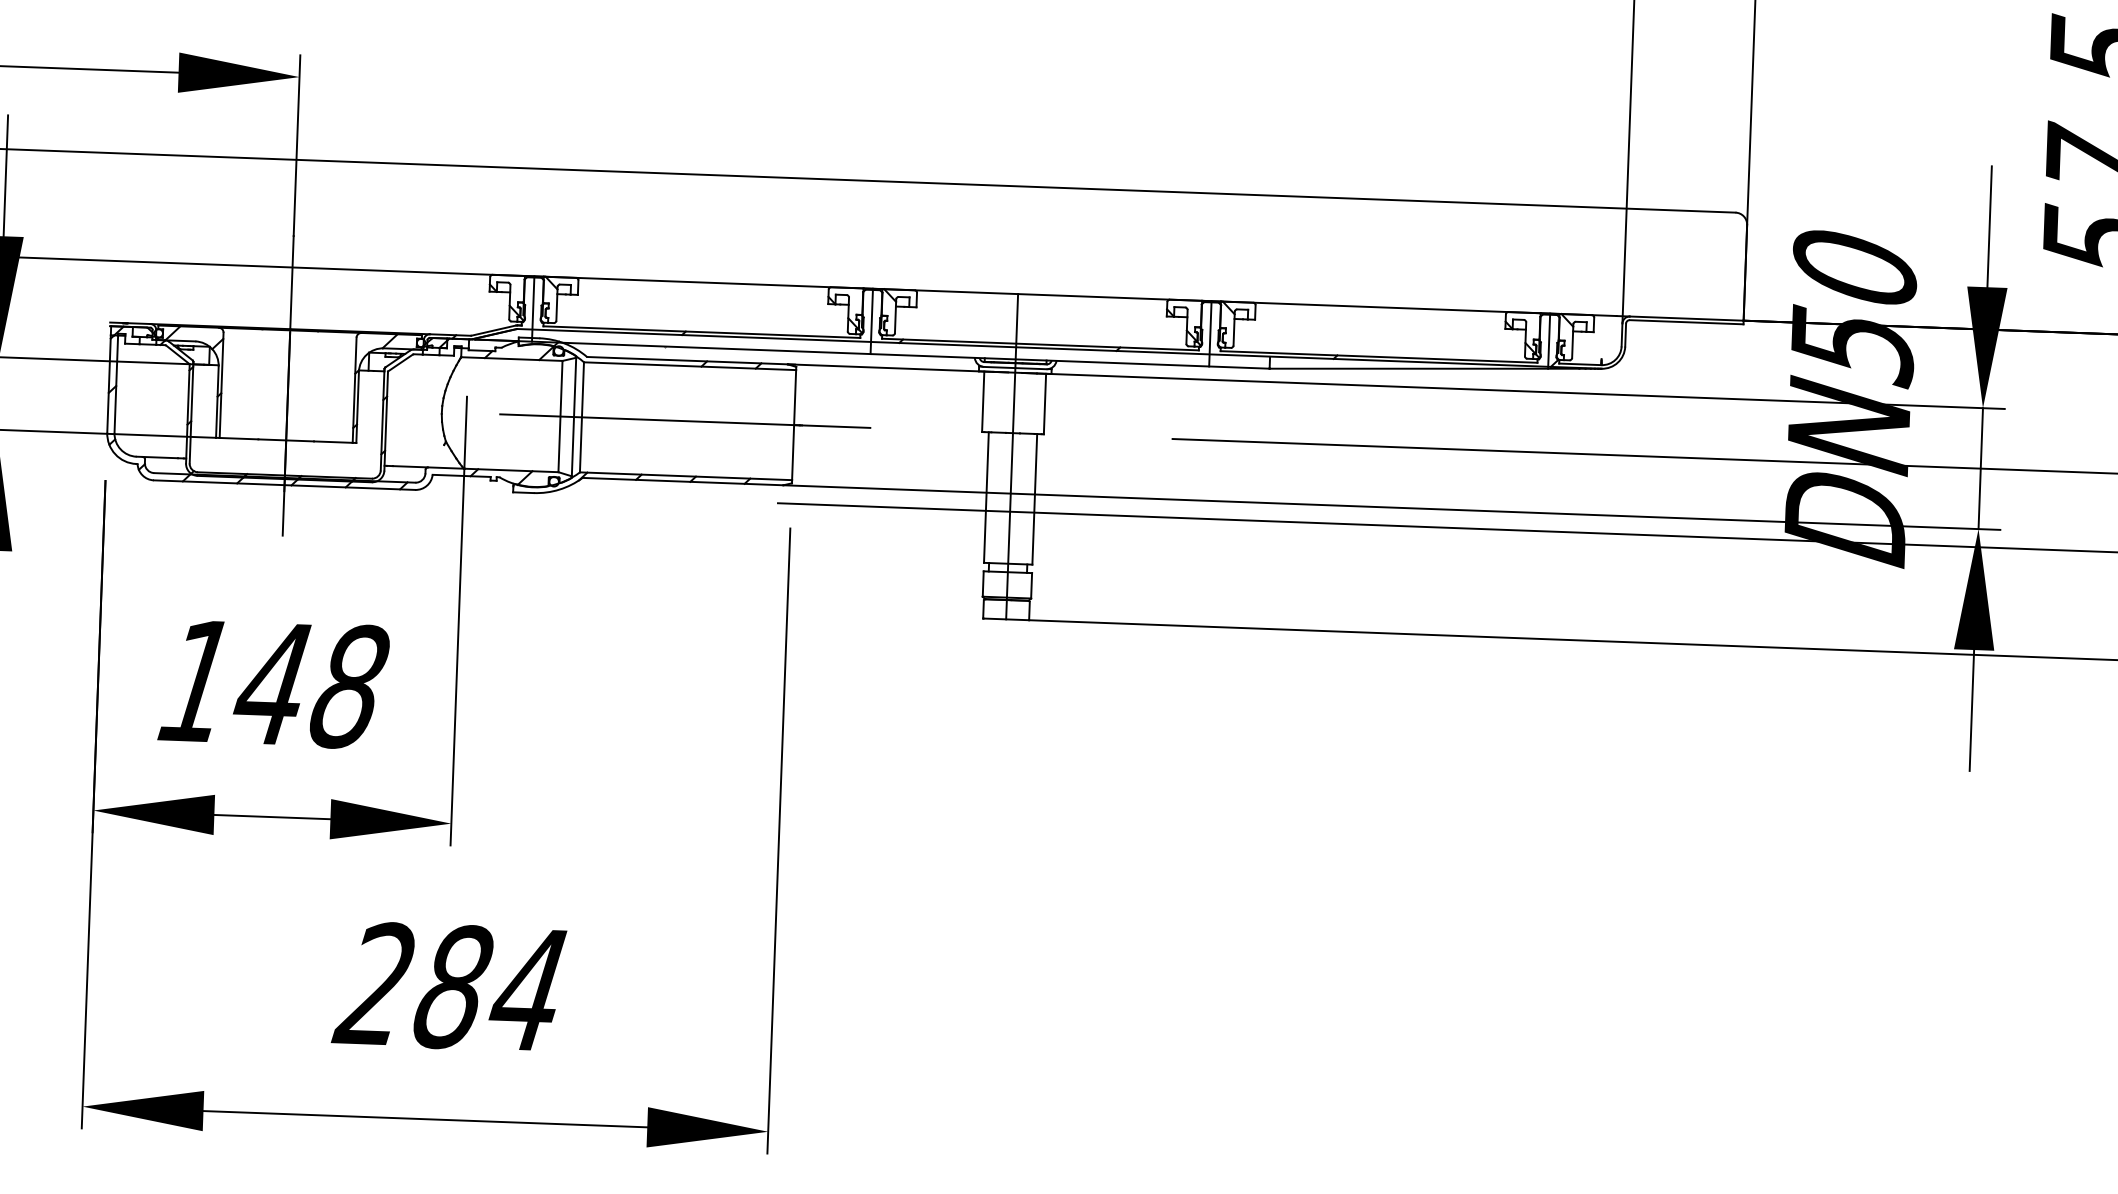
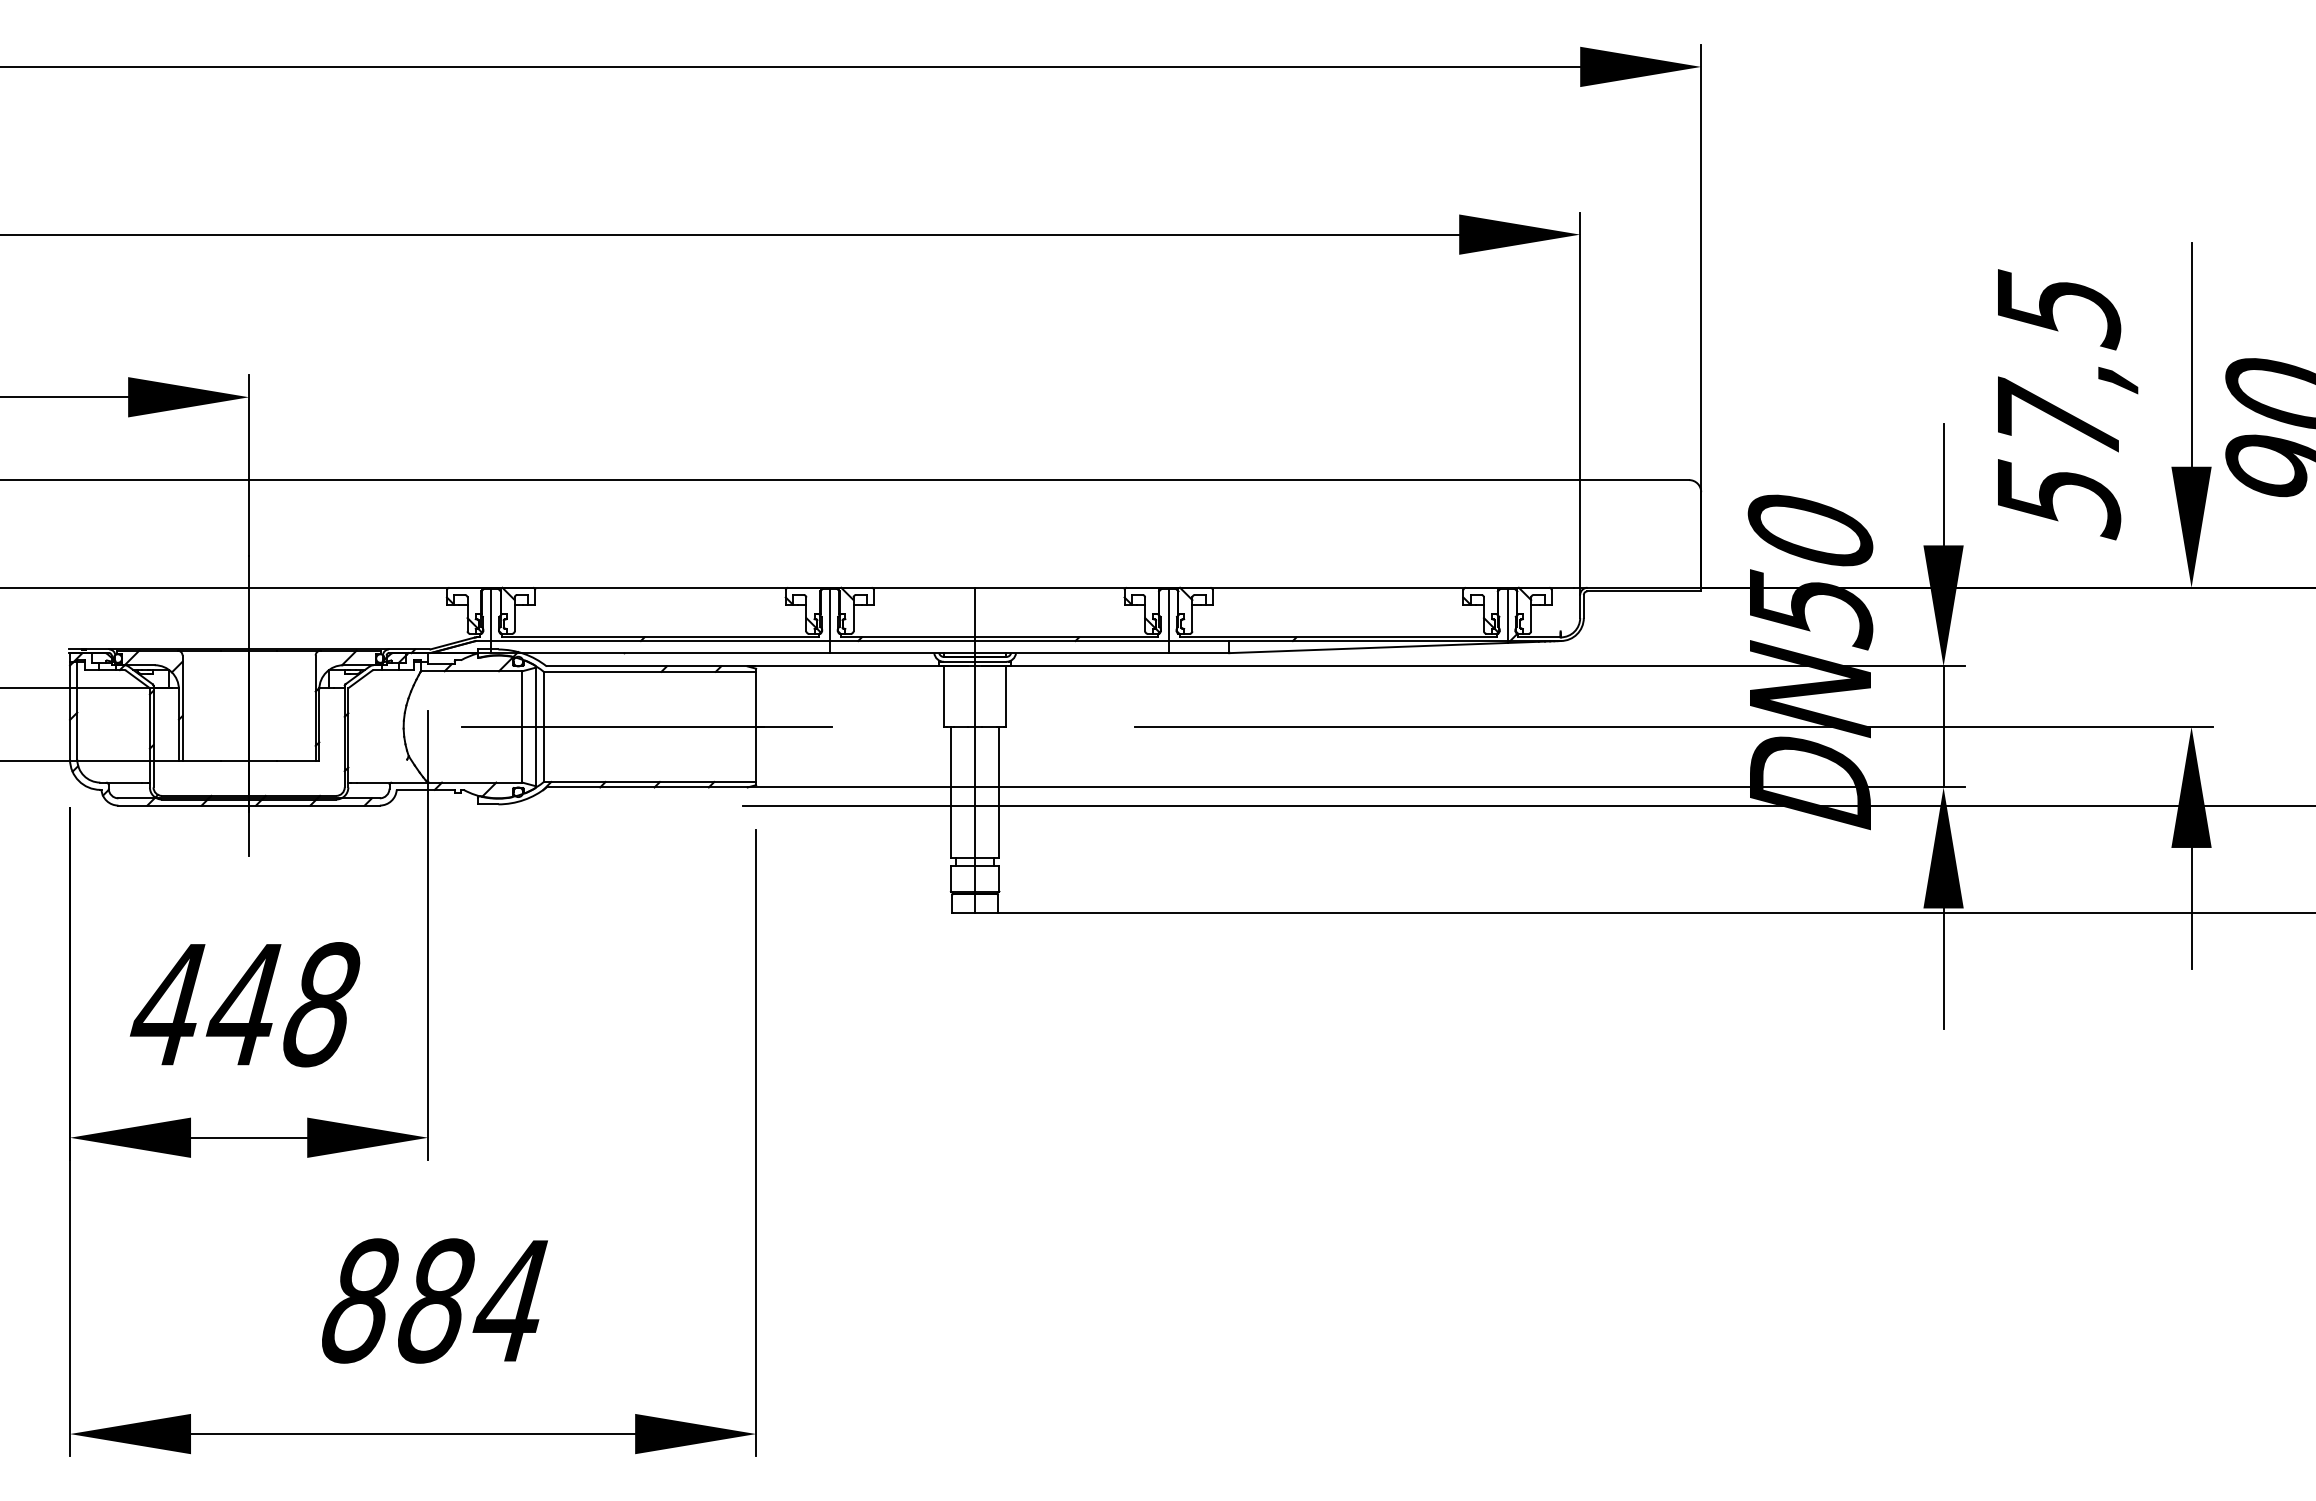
text: (195, 680) -> (167, 1004), 148 -> 448
text: (373, 983) -> (356, 1300), 284 -> 884

